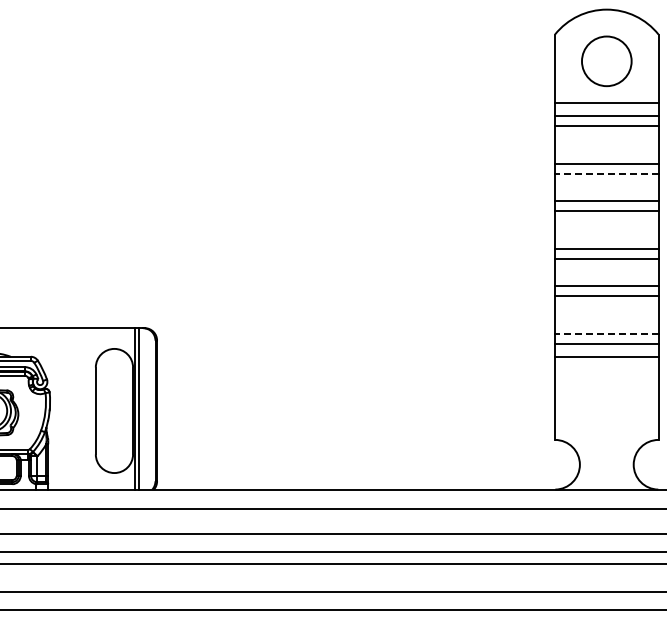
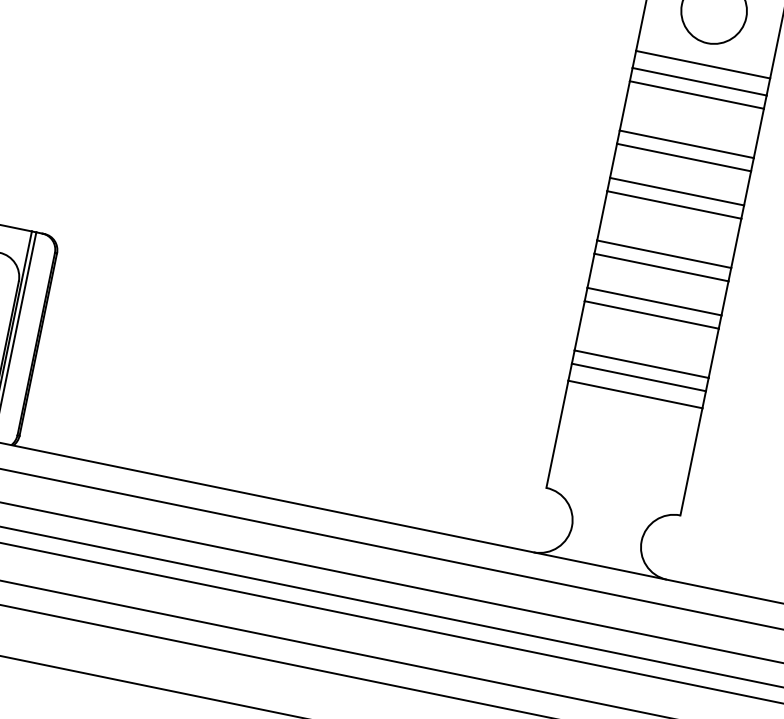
line: (606, 174) -> (683, 157), dashed -> solid
line: (606, 333) -> (641, 363), dashed -> solid

